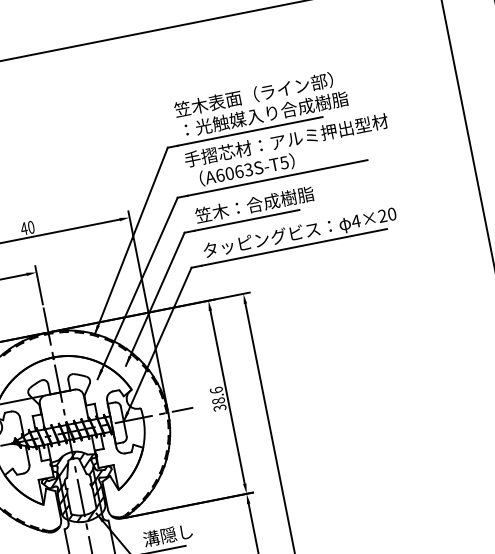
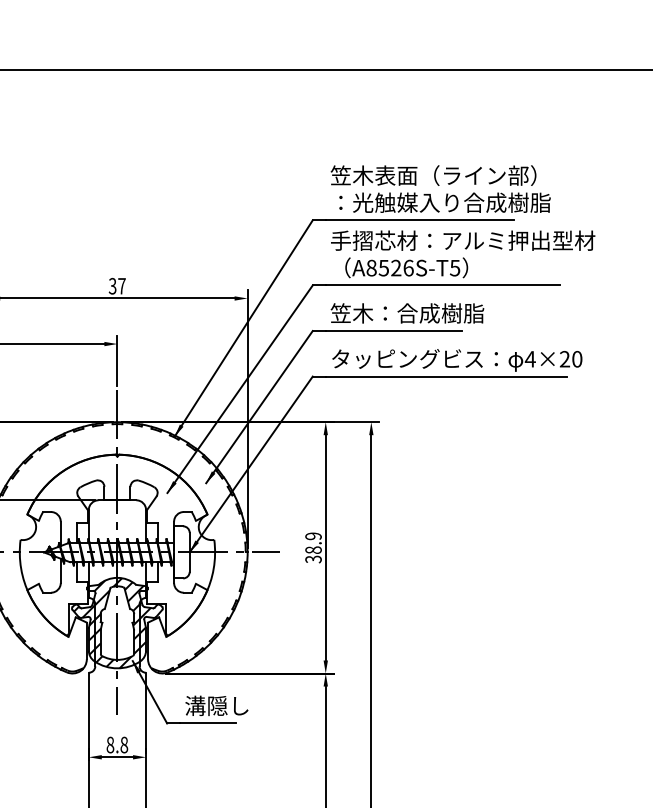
text: (233, 172) -> (389, 267), A6063S-T5 -> A8526S-T5
text: (26, 227) -> (116, 285), 40 -> 37
text: (216, 390) -> (313, 536), 38.6 -> 38.9

